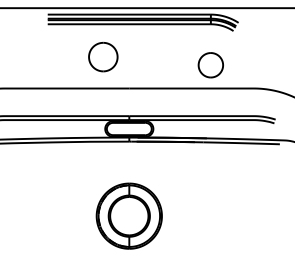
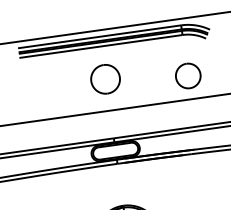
part: (103, 57) -> (105, 79), moved

